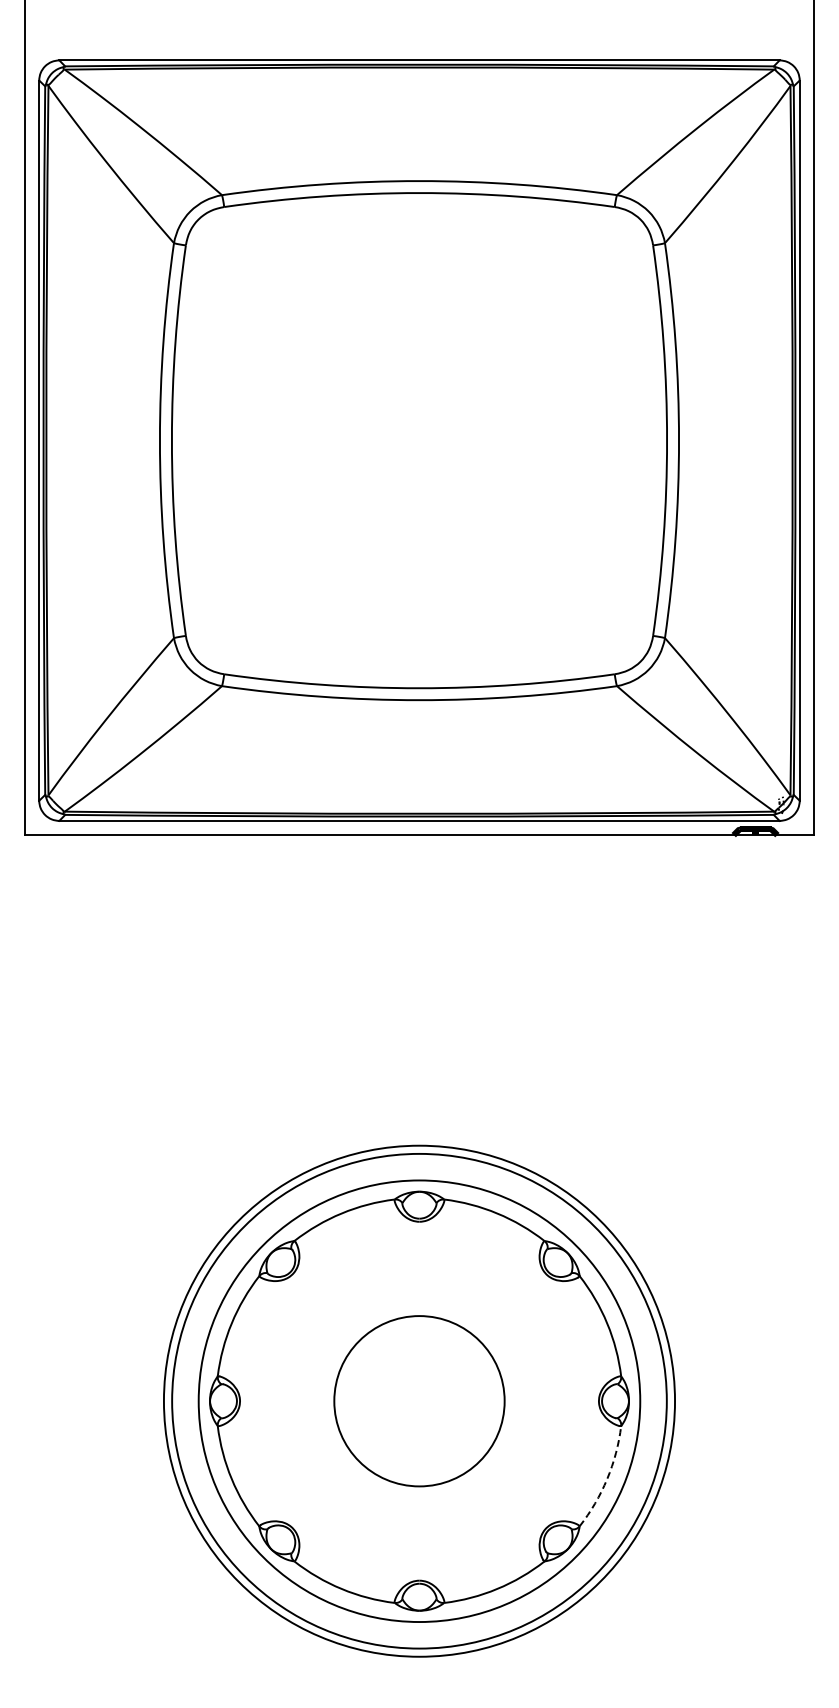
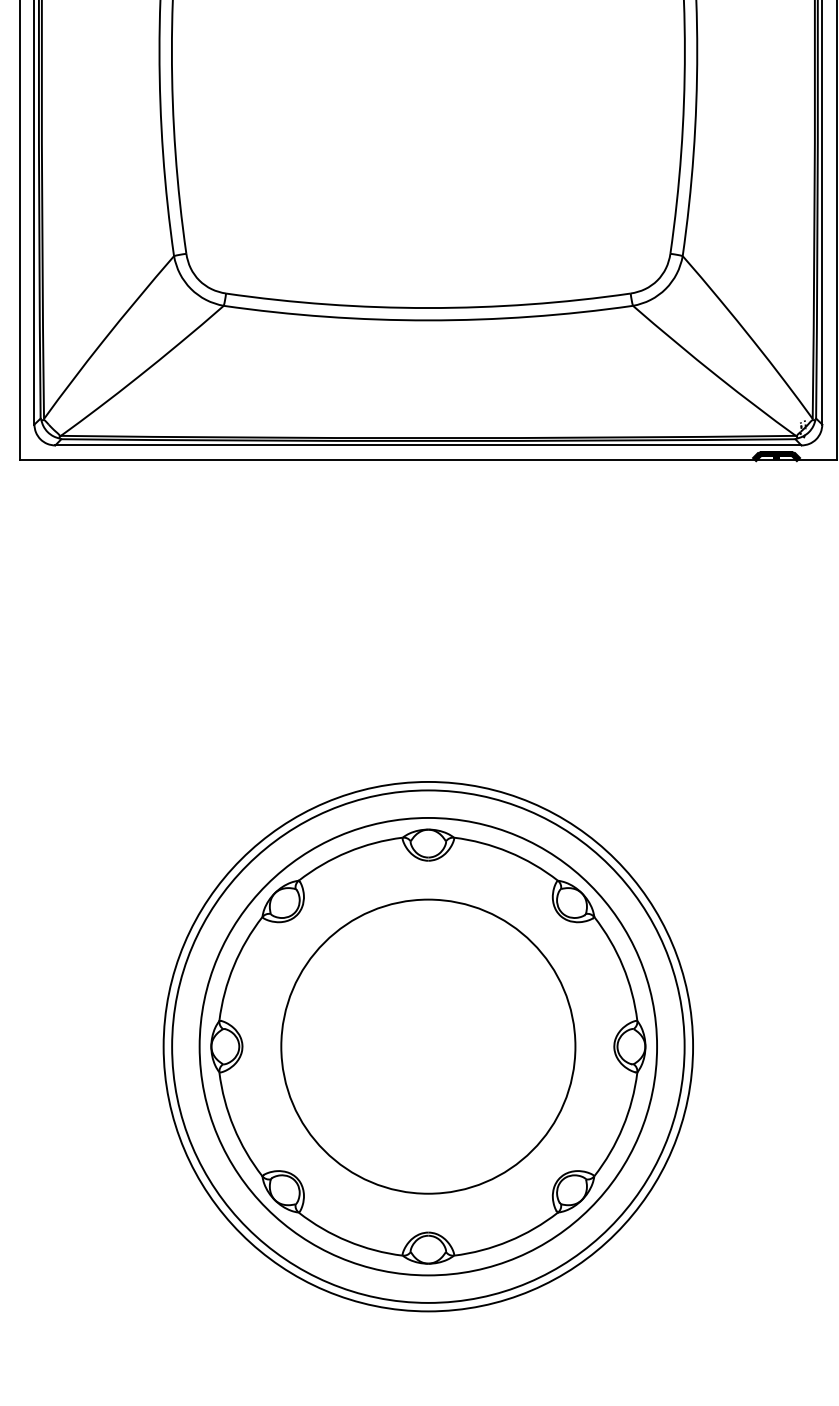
circle: (419, 1401) -> (428, 1046), size x1.67
arc: (607, 1479) -> (623, 1127), dashed -> solid

